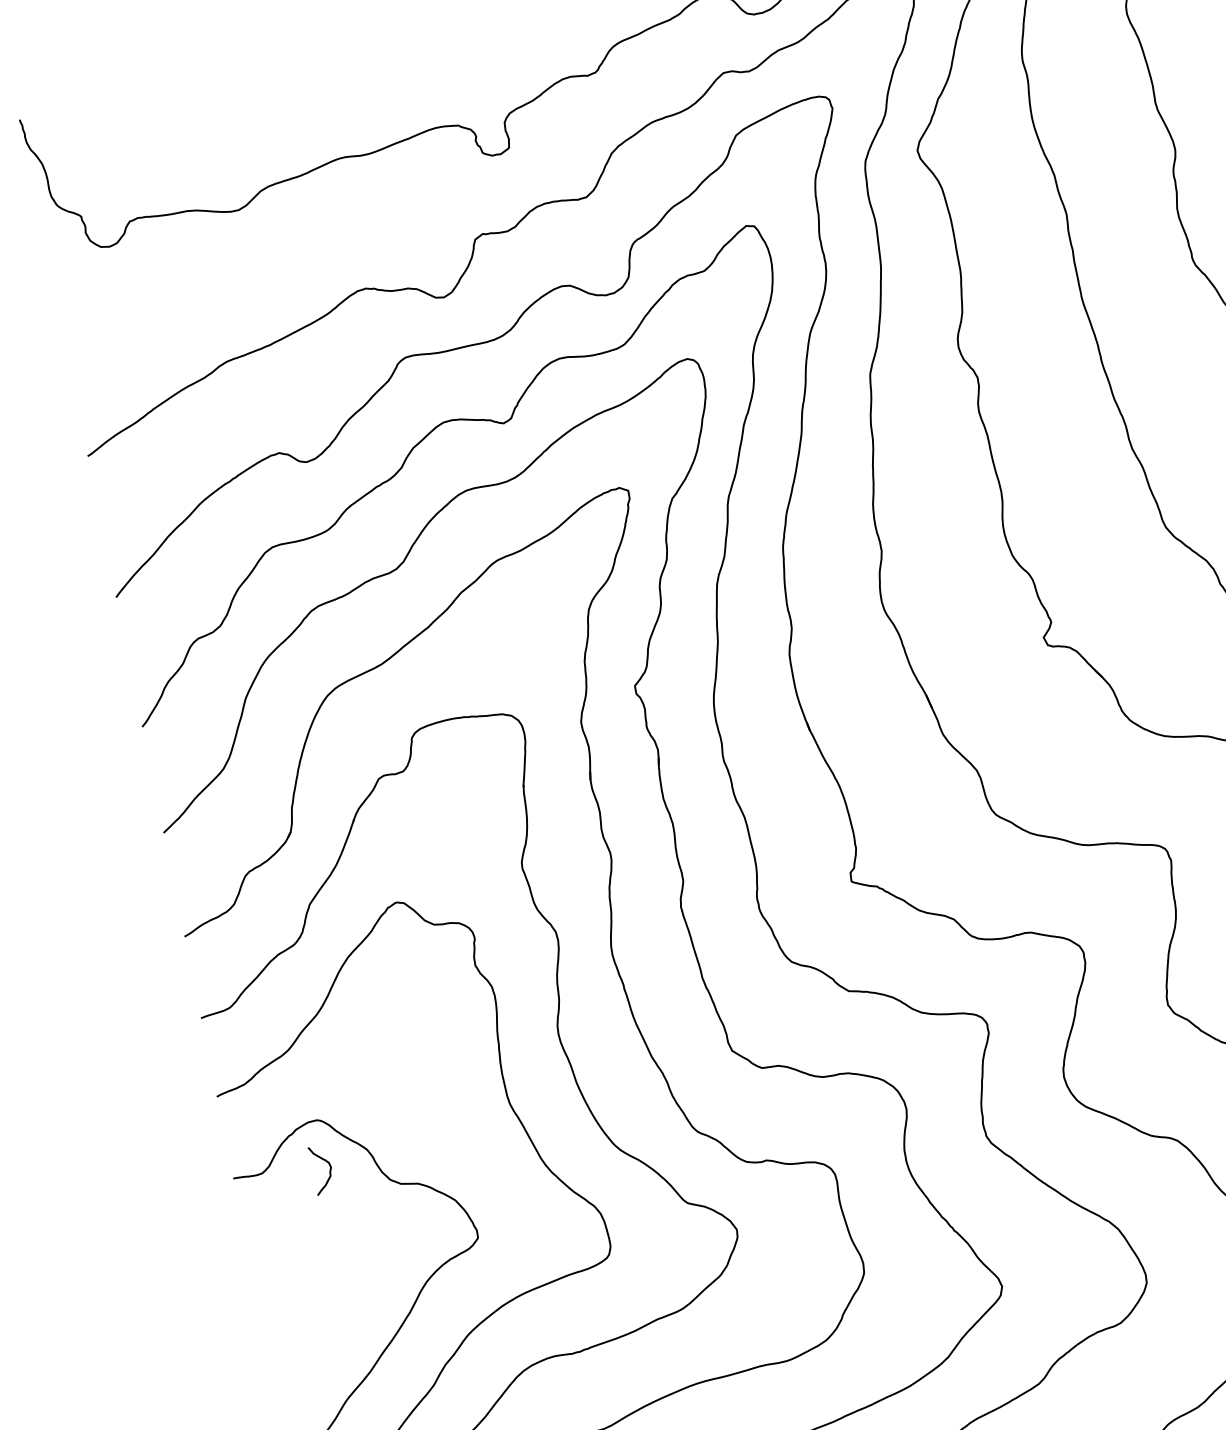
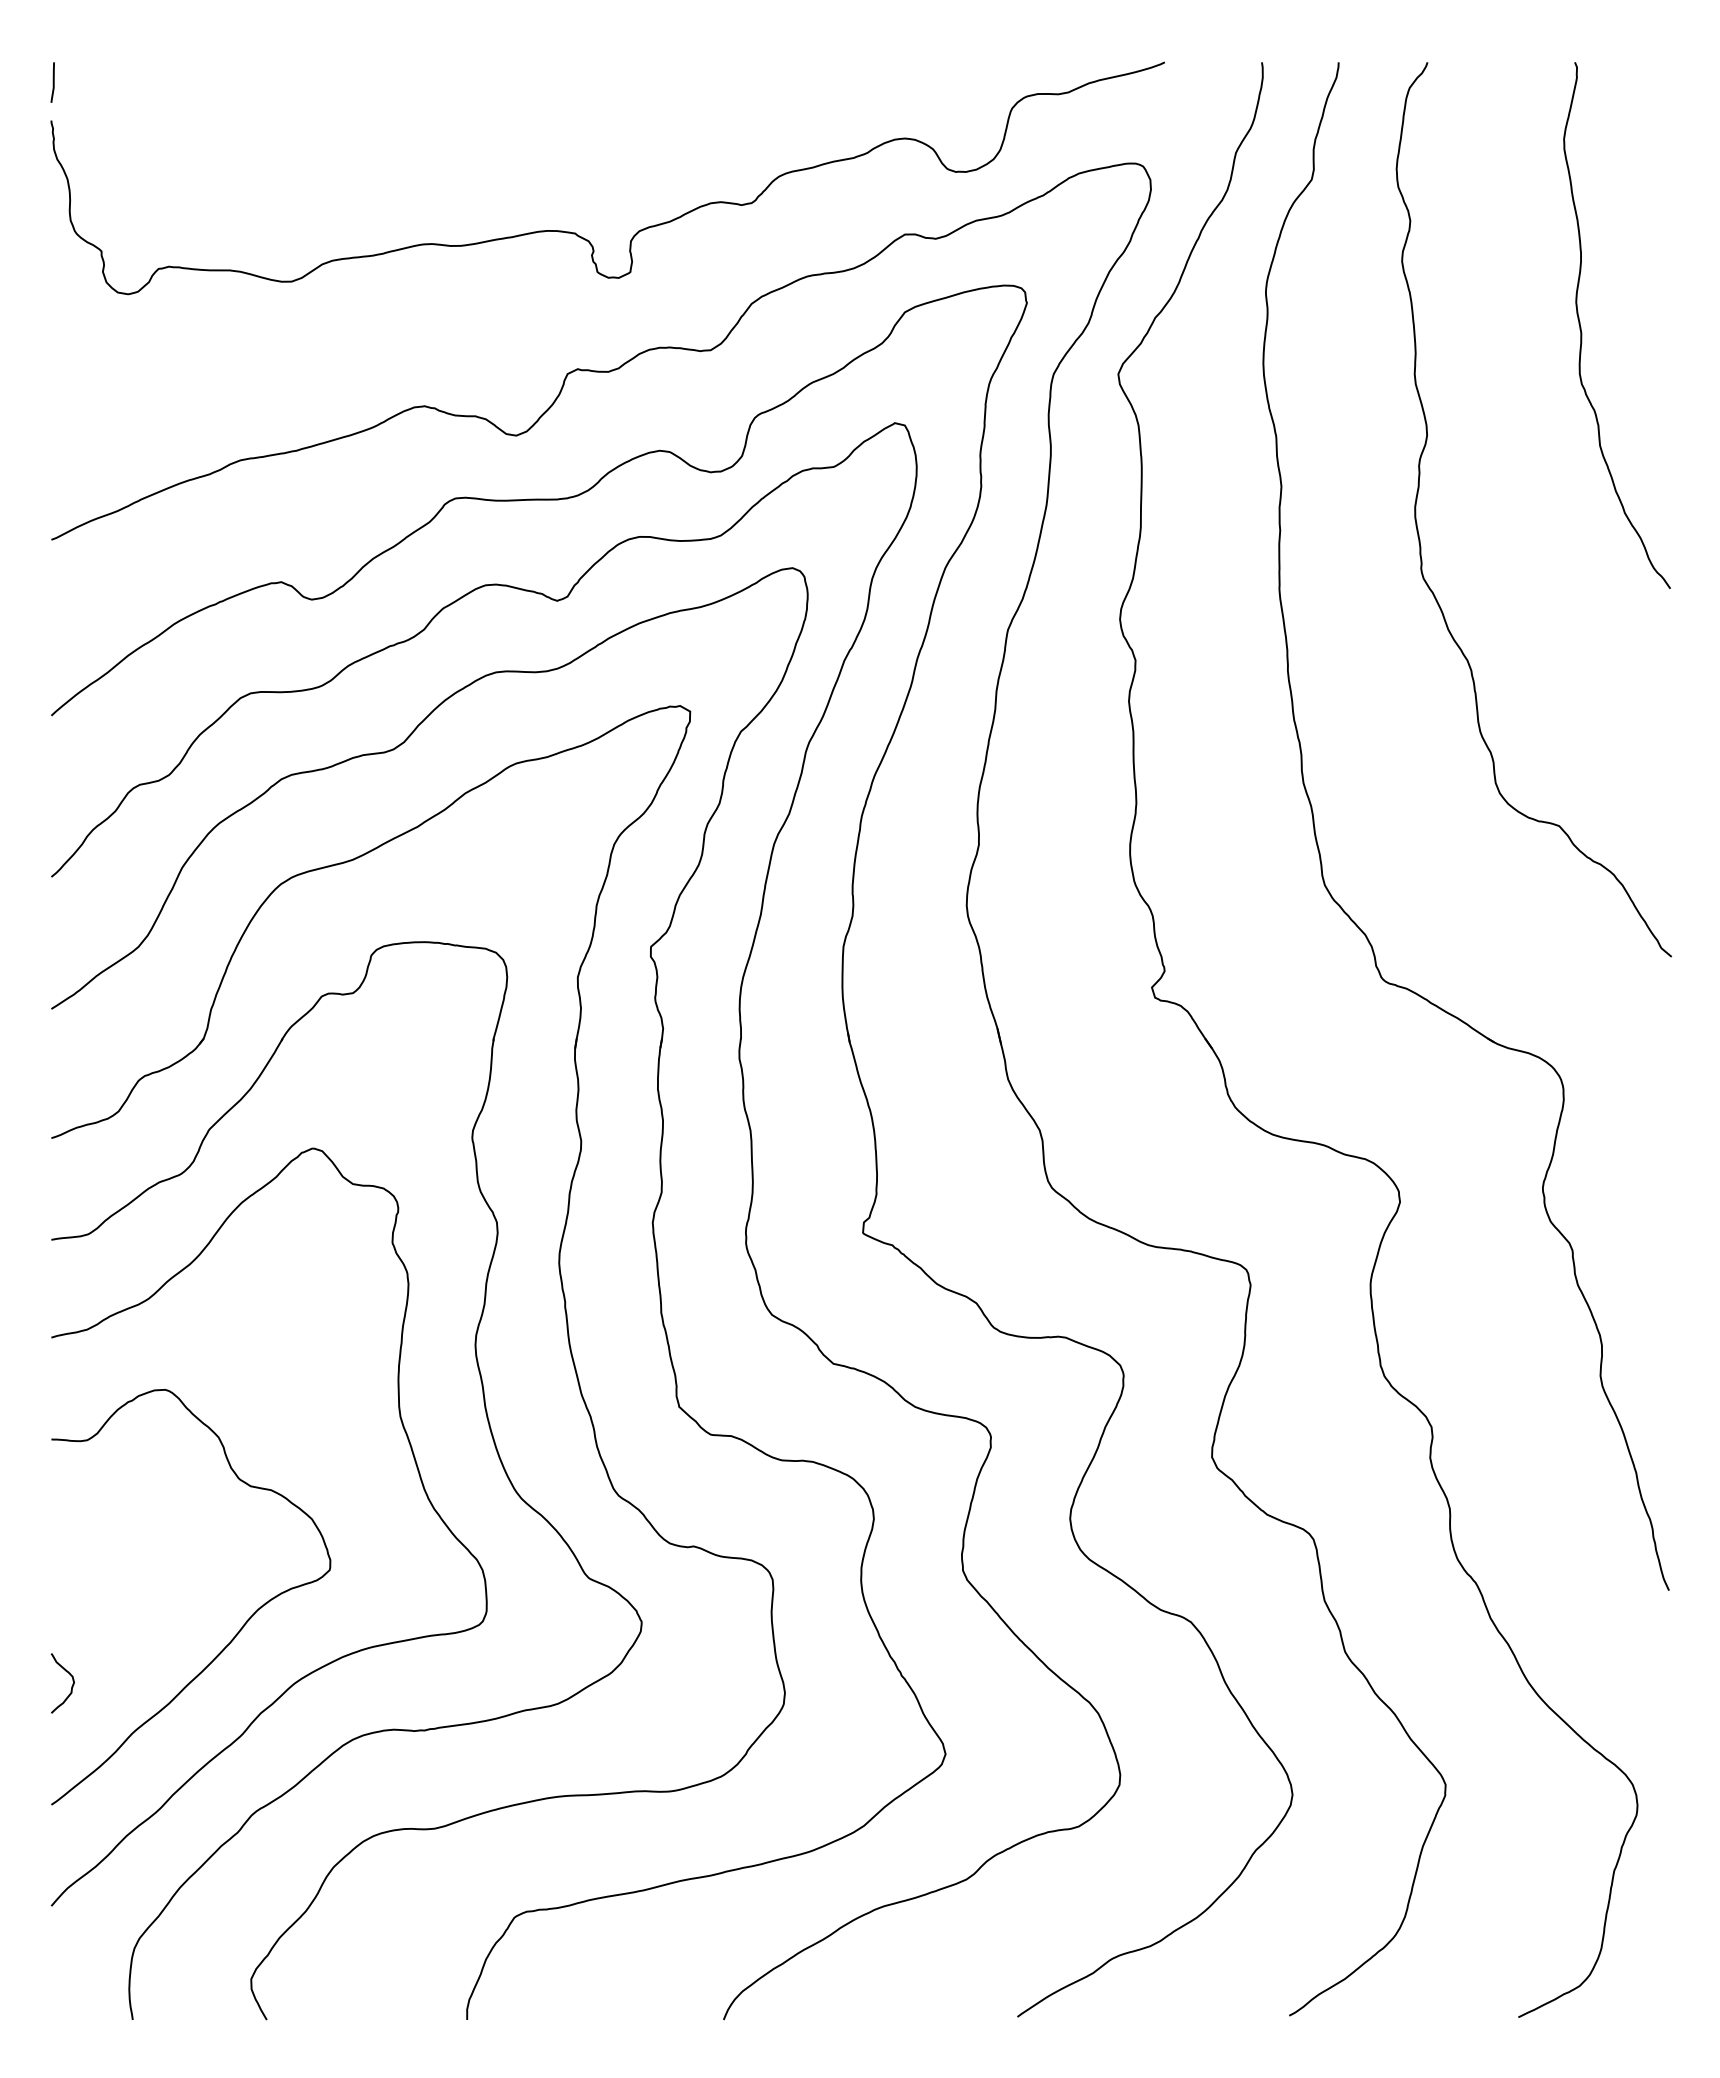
curve: (14, 88) -> (52, 82), added
curve: (329, 1170) -> (71, 1686), moved

